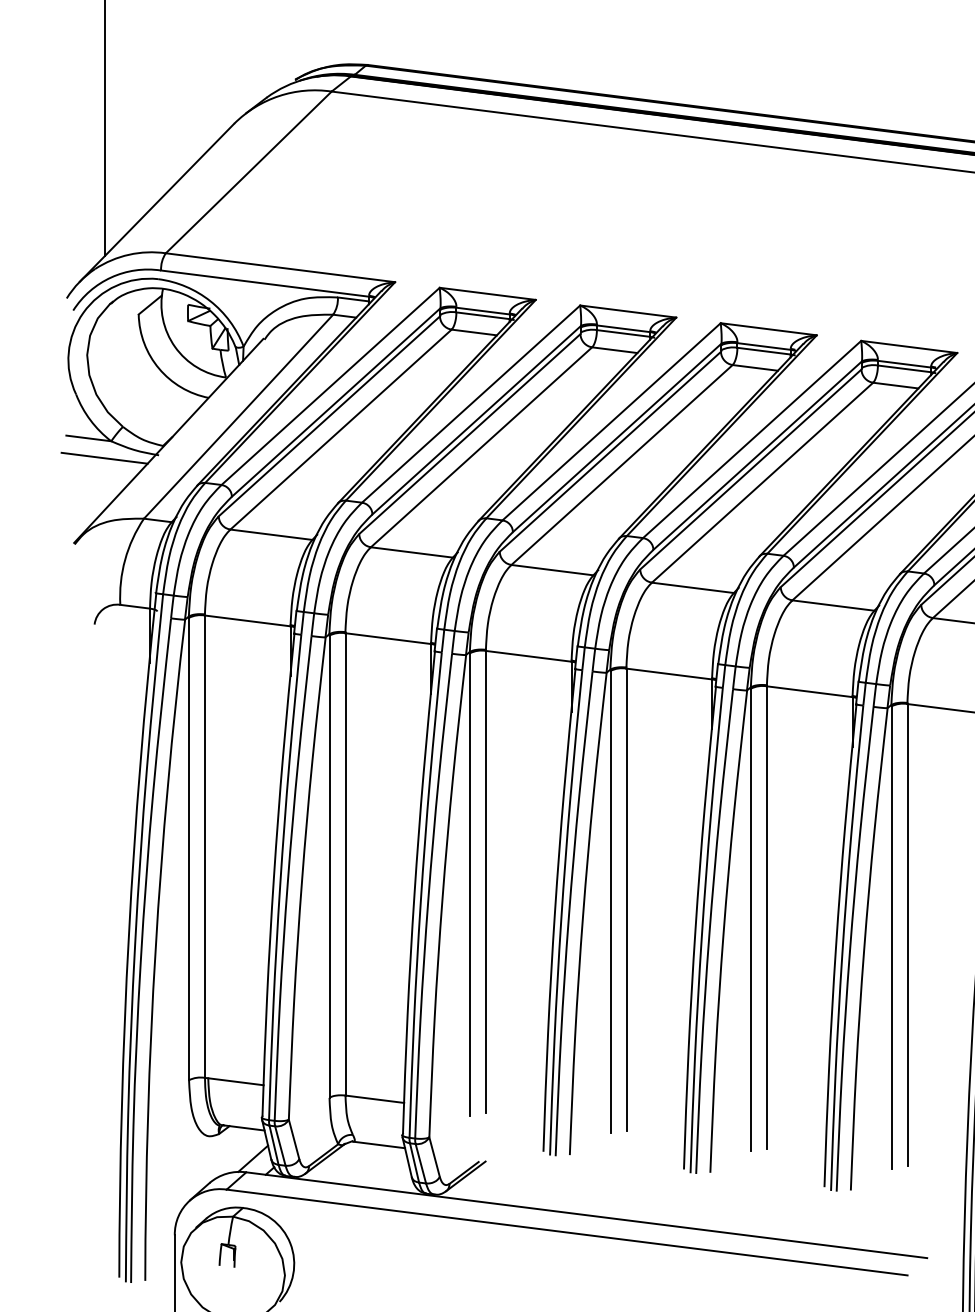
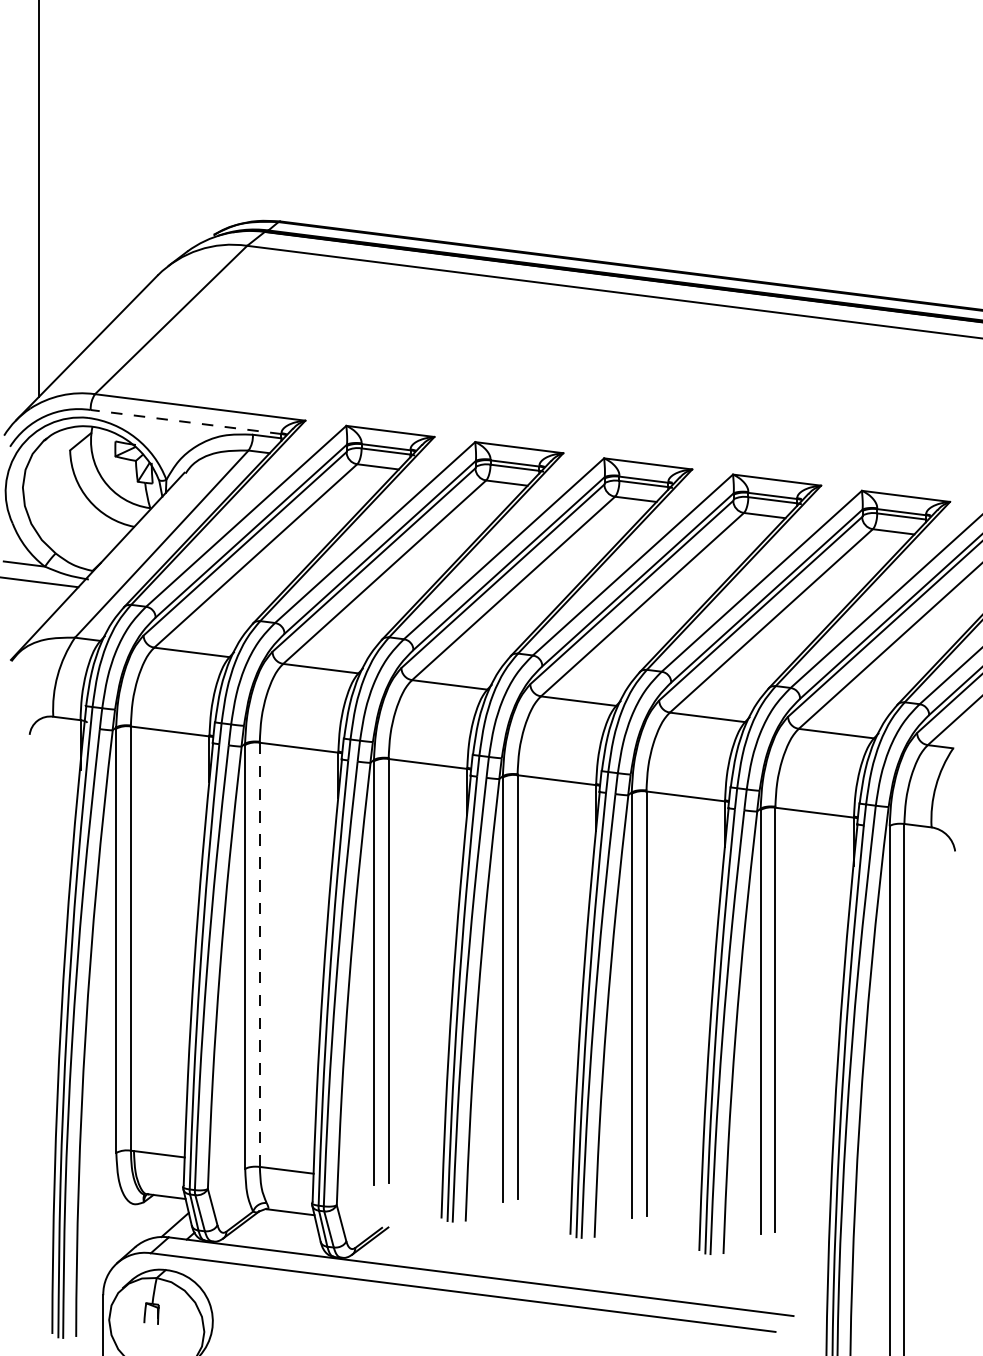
line: (264, 283) -> (185, 421), solid -> dashed
line: (345, 865) -> (259, 955), solid -> dashed

